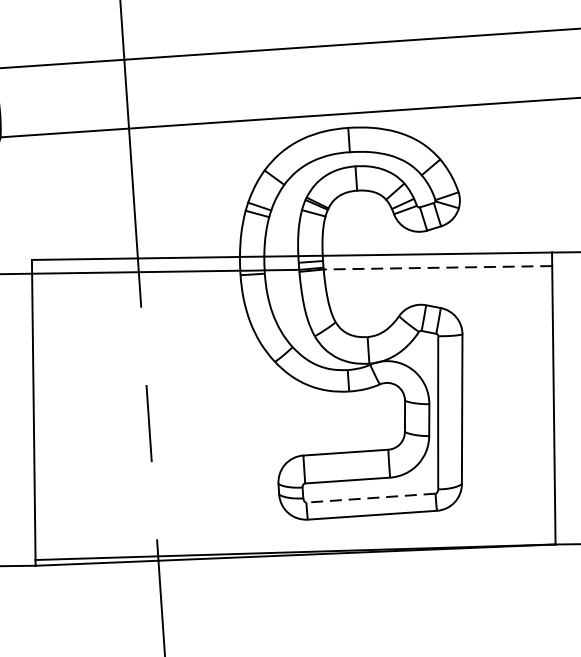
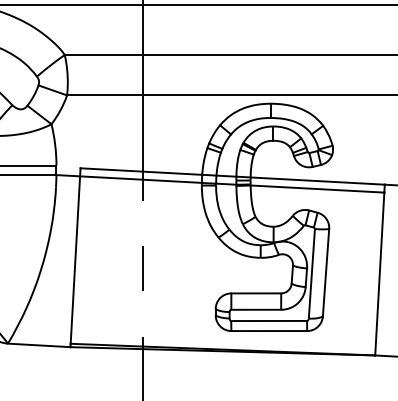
line: (437, 268) -> (317, 189), dashed -> solid
line: (371, 498) -> (269, 321), dashed -> solid

